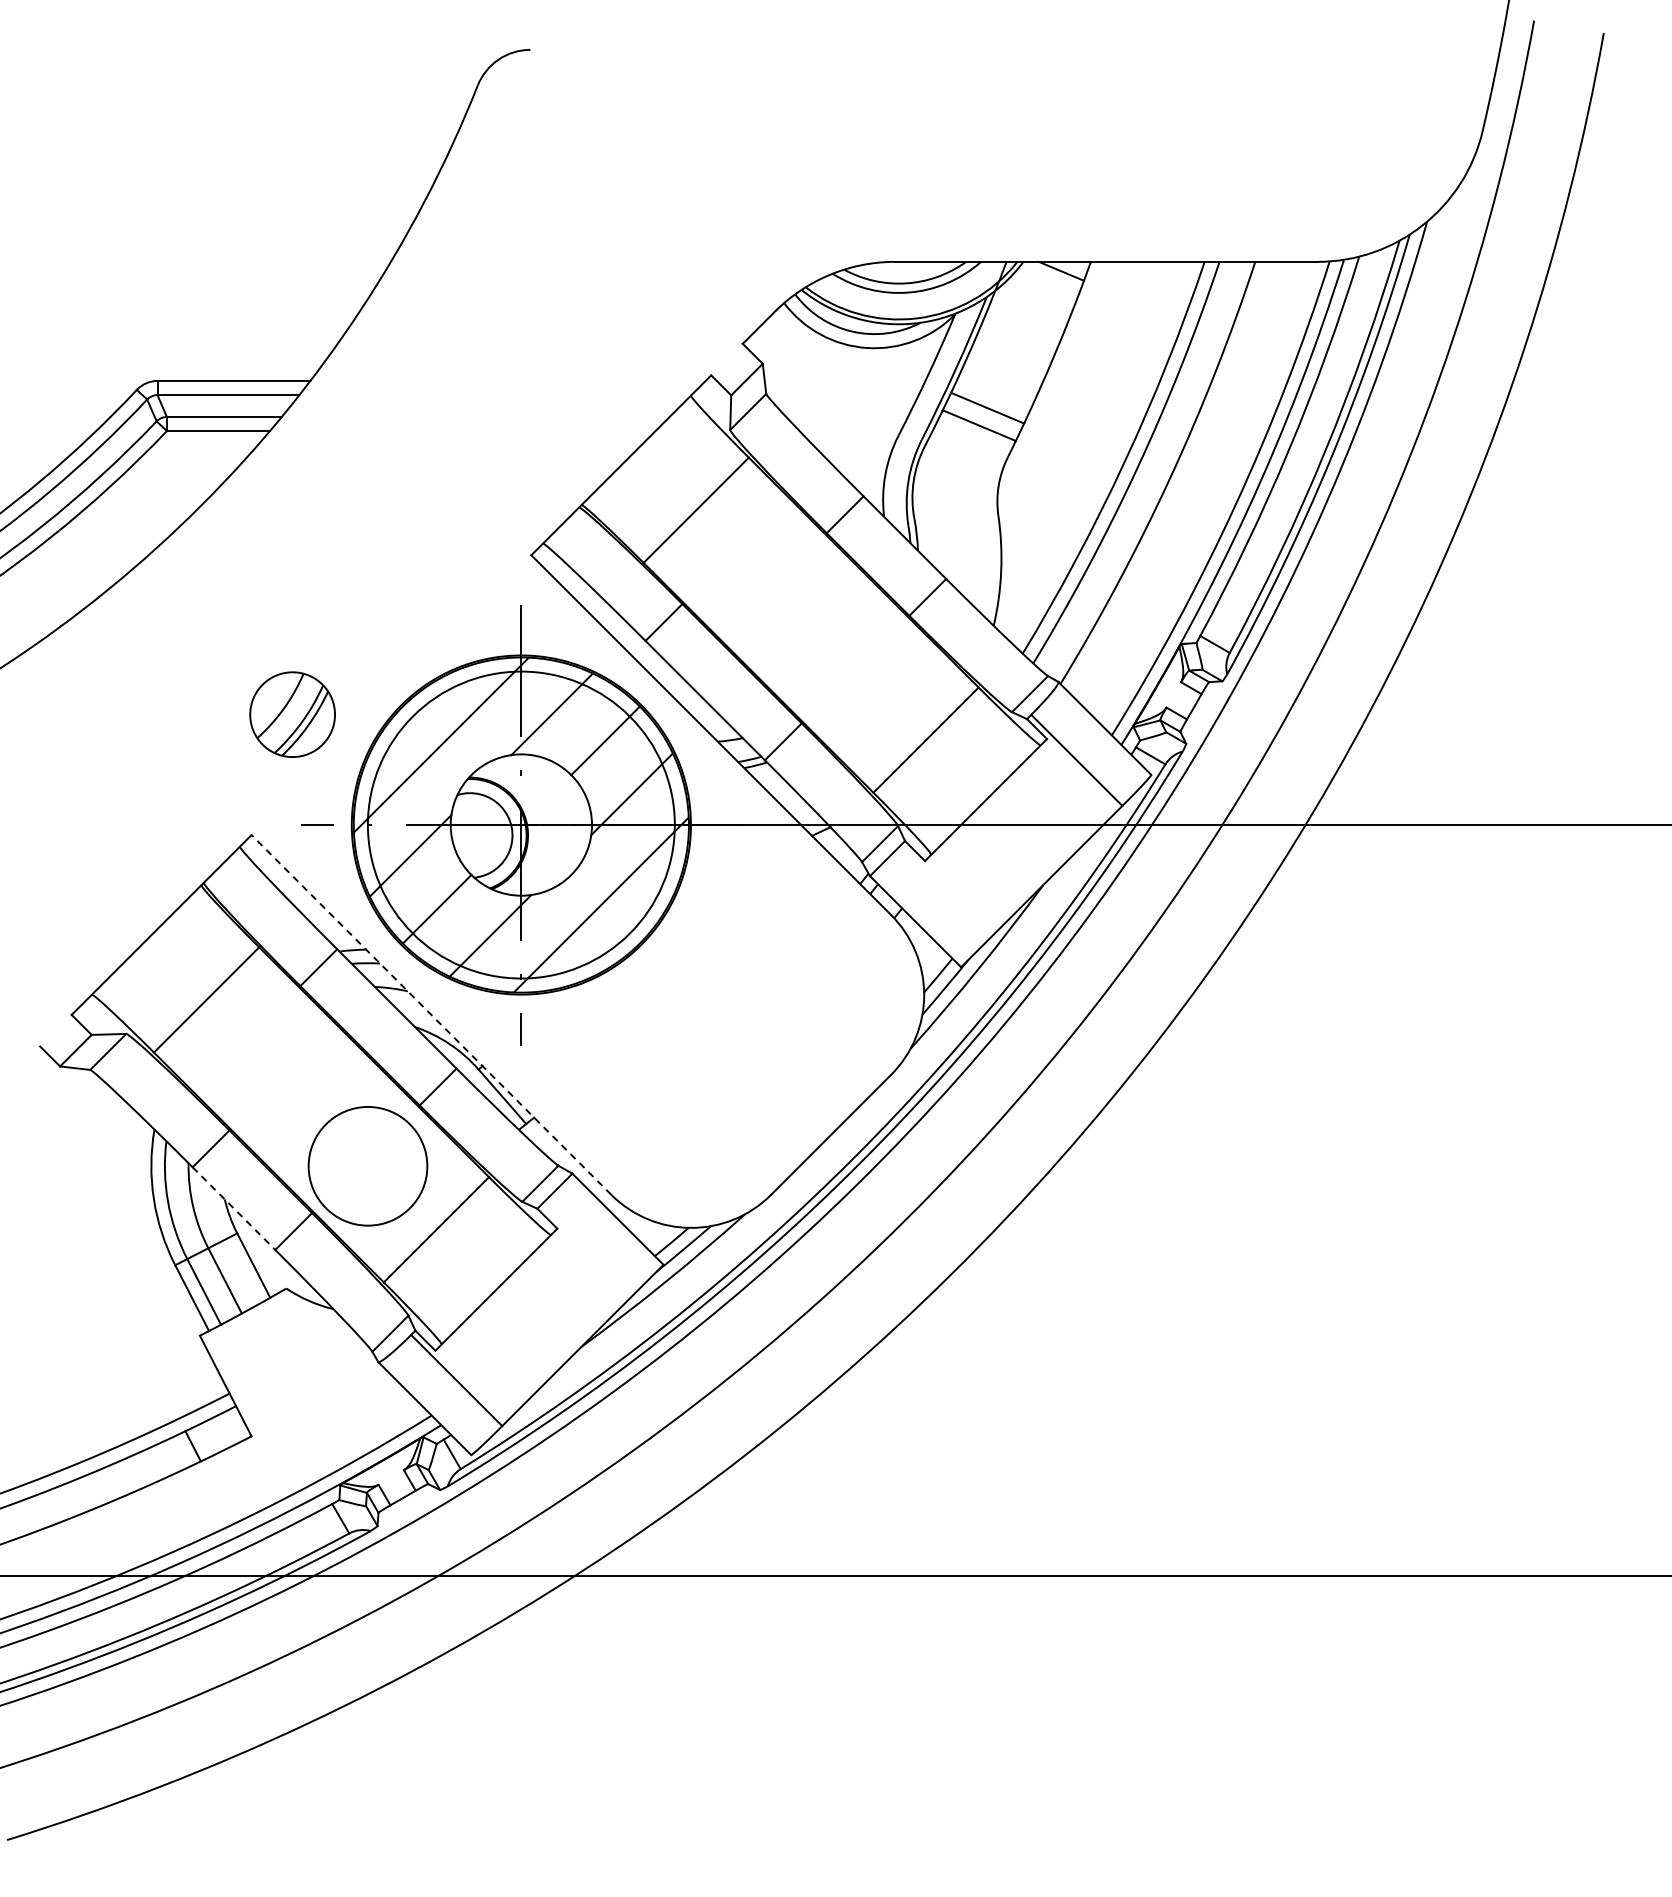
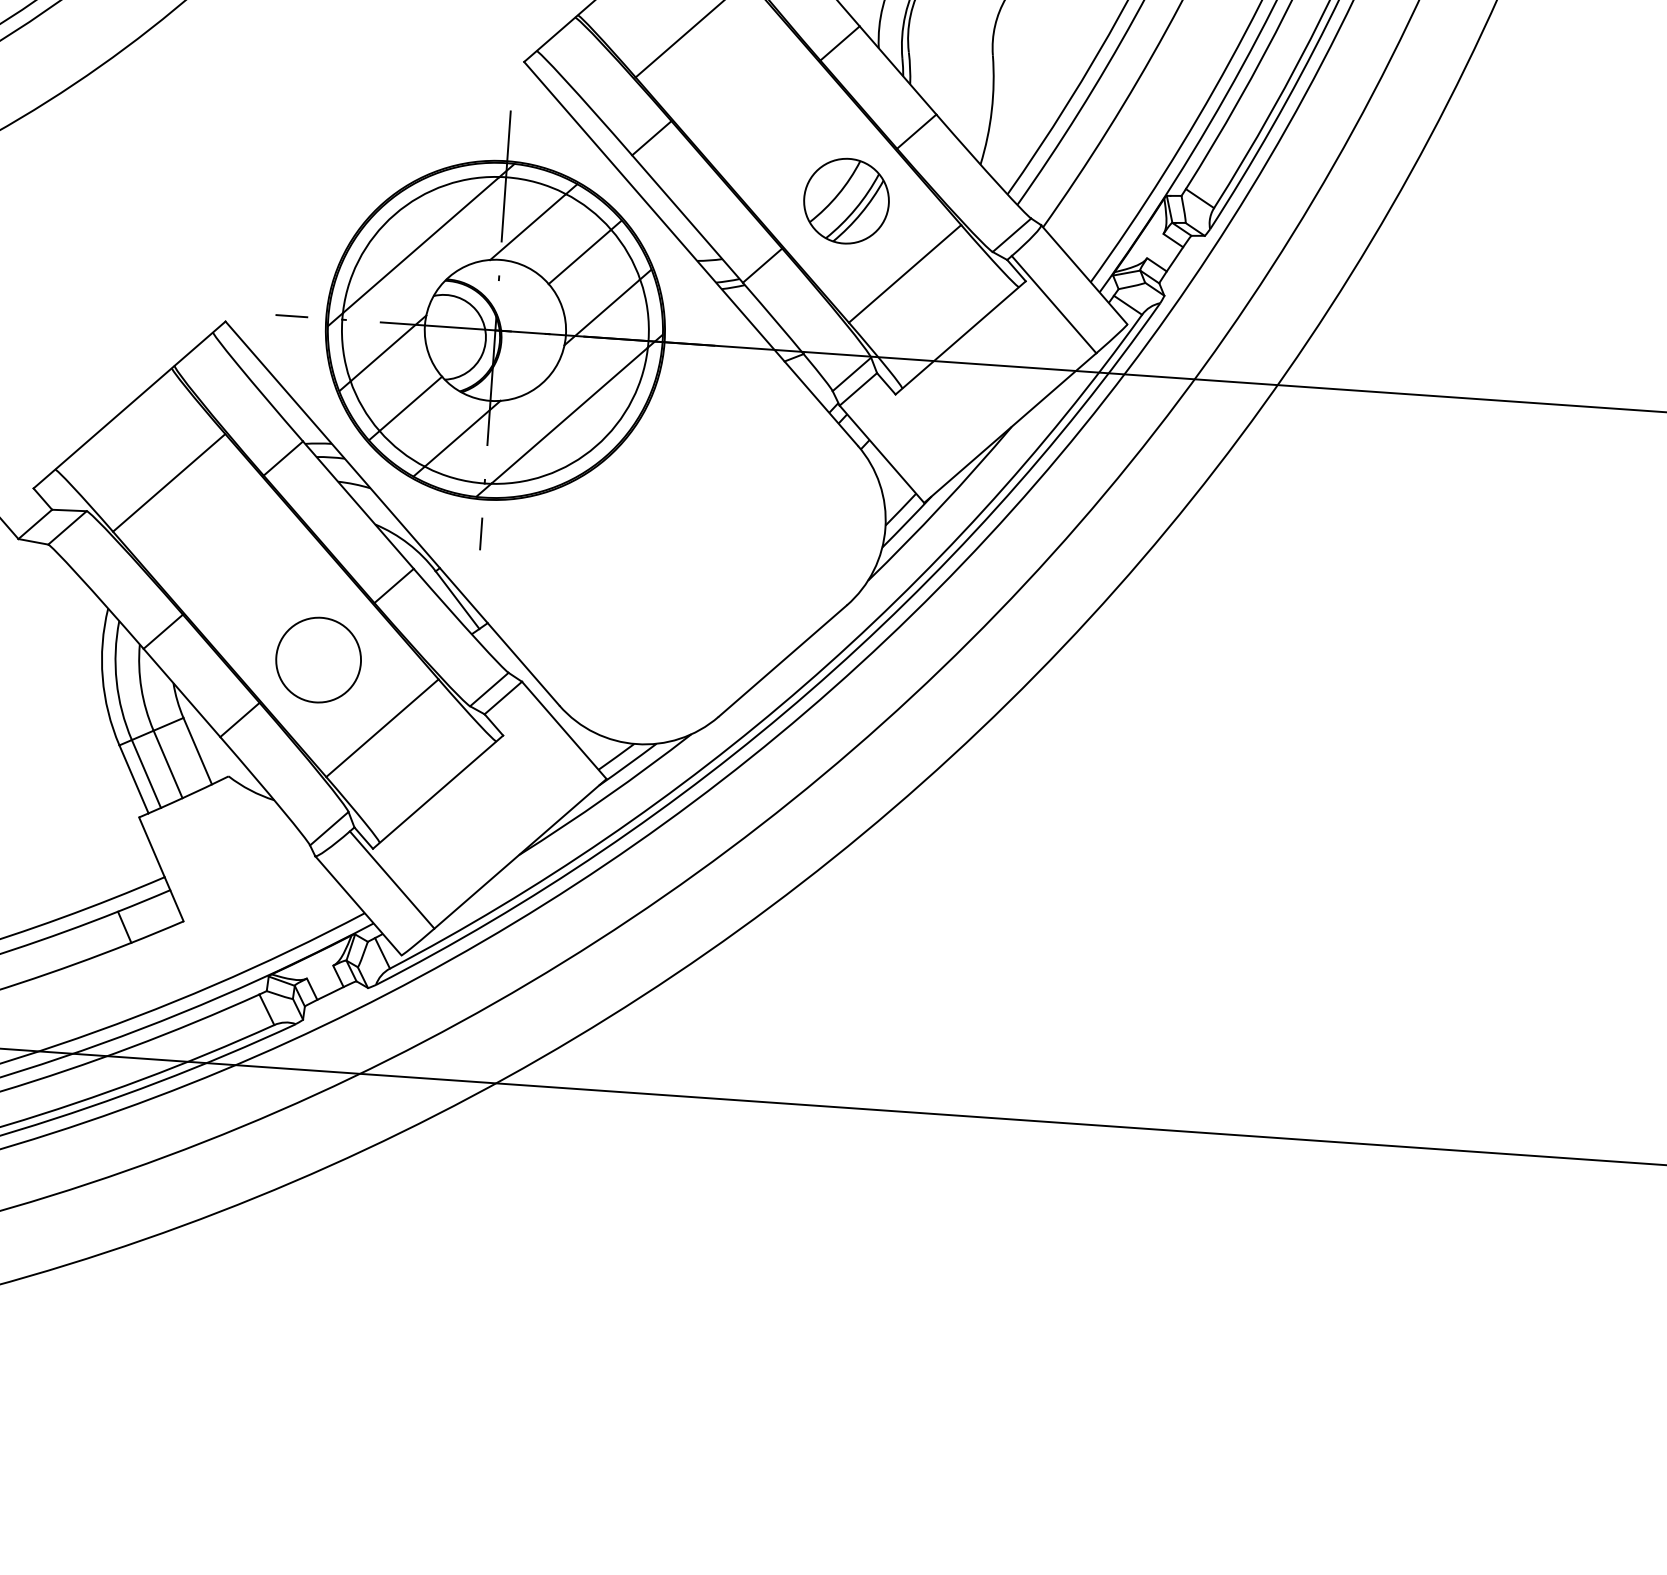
part: (292, 714) -> (846, 201), moved
line: (431, 1014) -> (392, 513), dashed -> solid
circle: (367, 1165) -> (318, 659), size x0.71
line: (234, 1208) -> (182, 692), dashed -> solid

